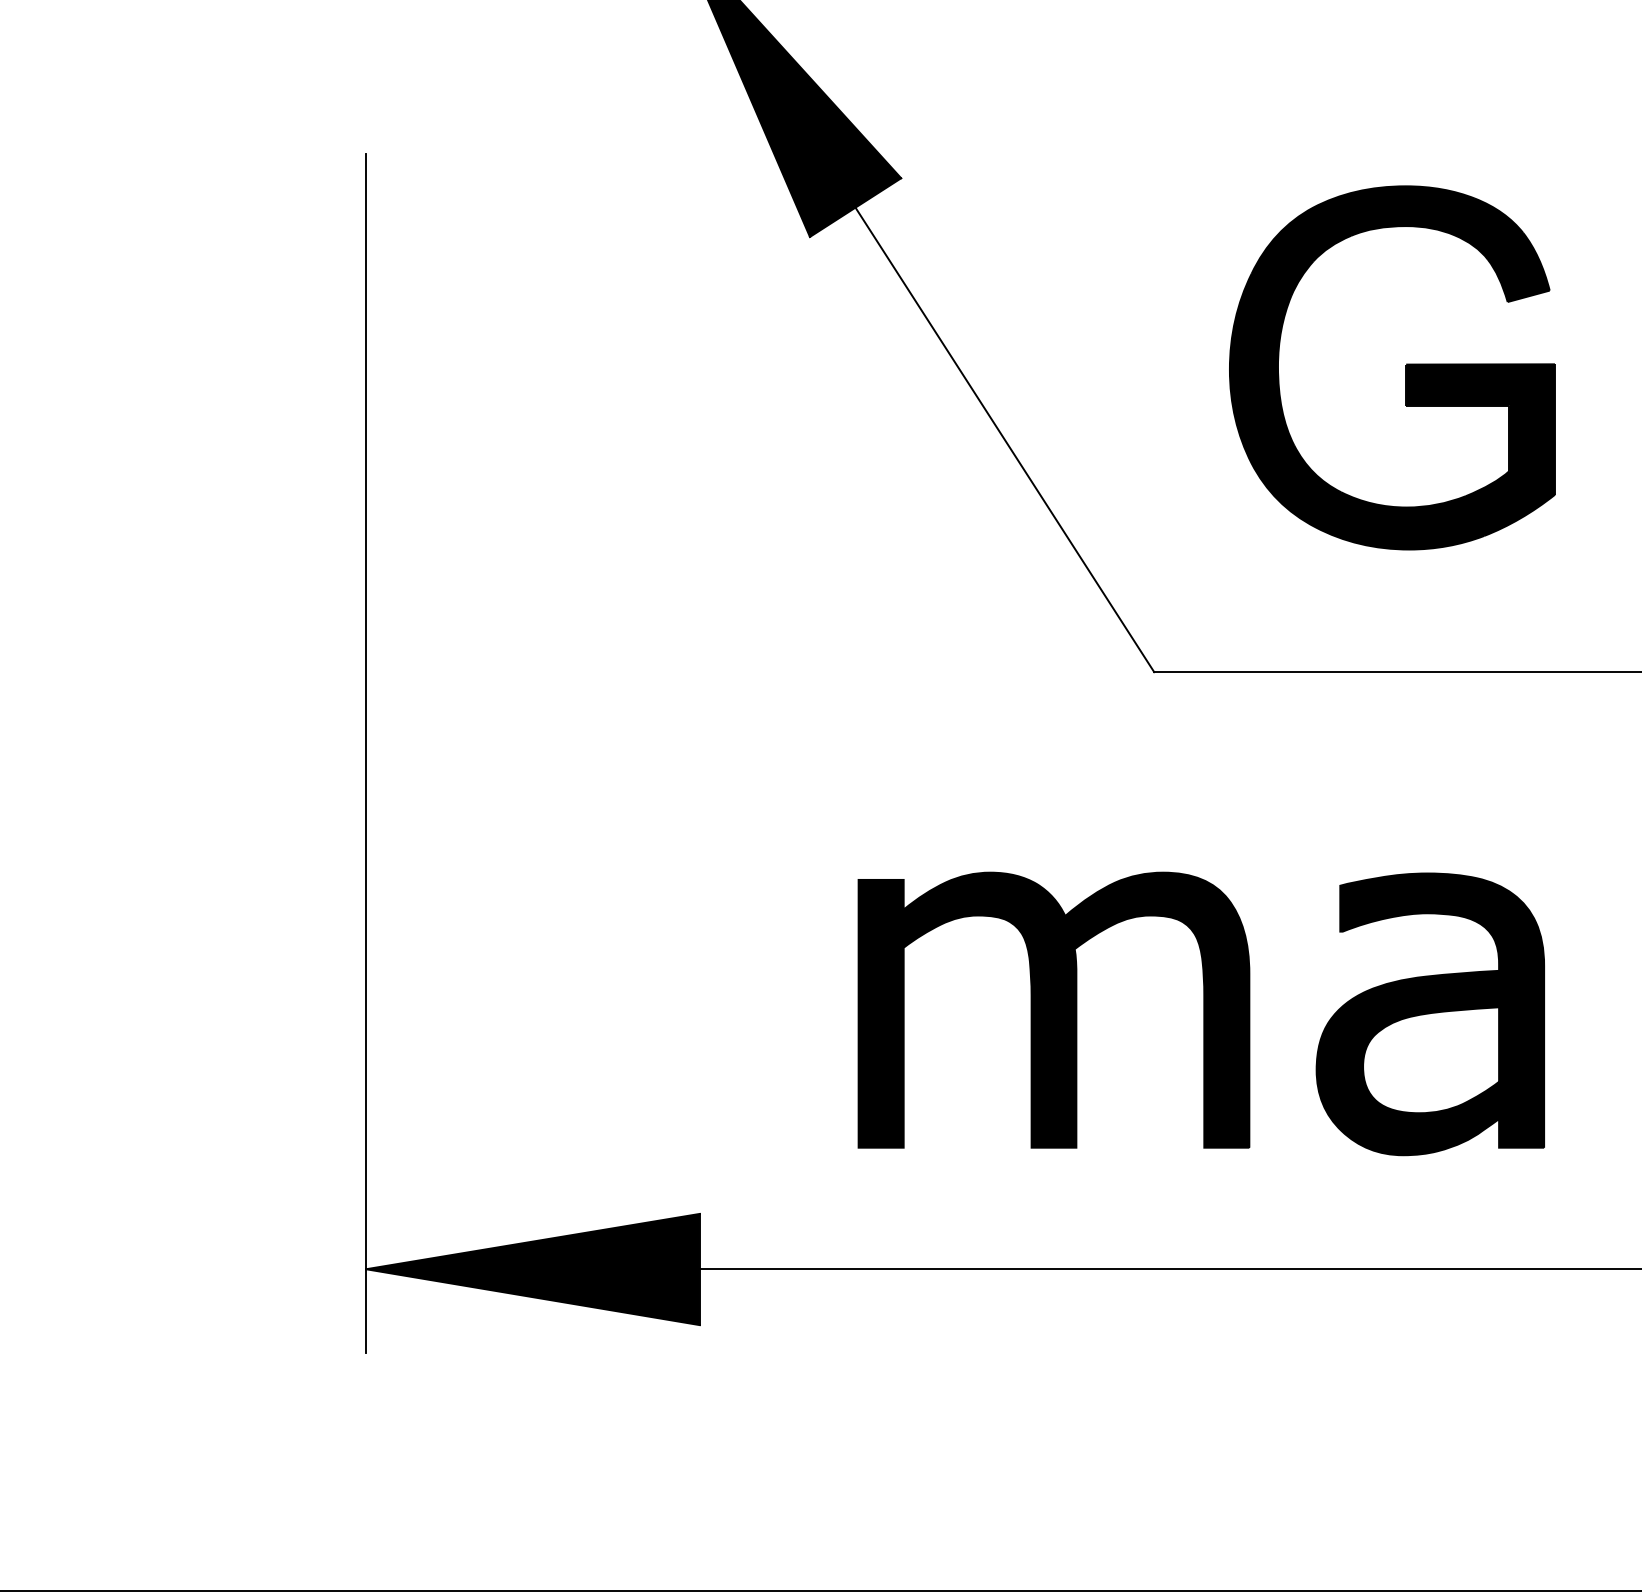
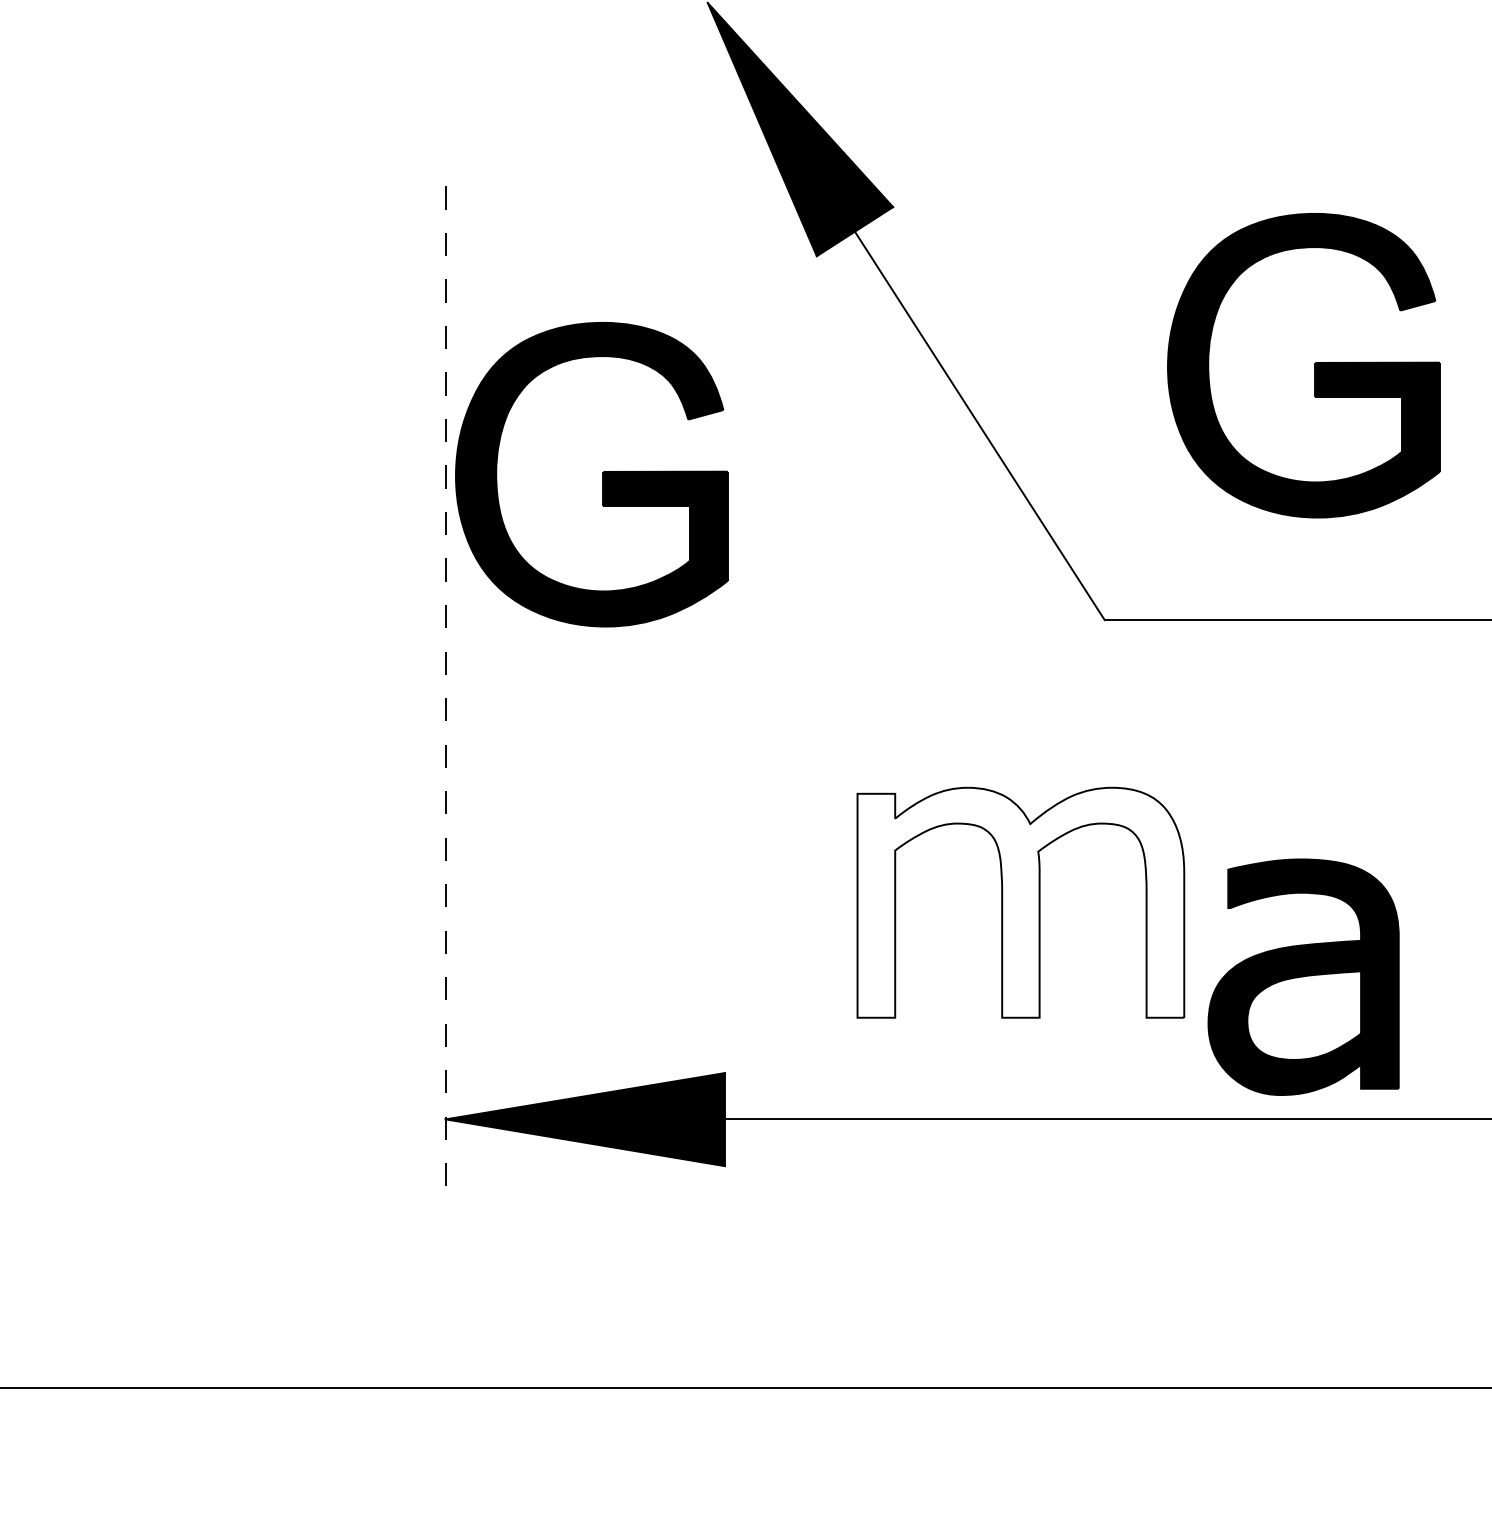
part: (553, 498) -> (602, 474), added
line: (365, 753) -> (445, 688), solid -> dashed
fill: (1053, 1009) -> (1020, 902), removed
part: (1430, 1013) -> (1303, 976), moved

